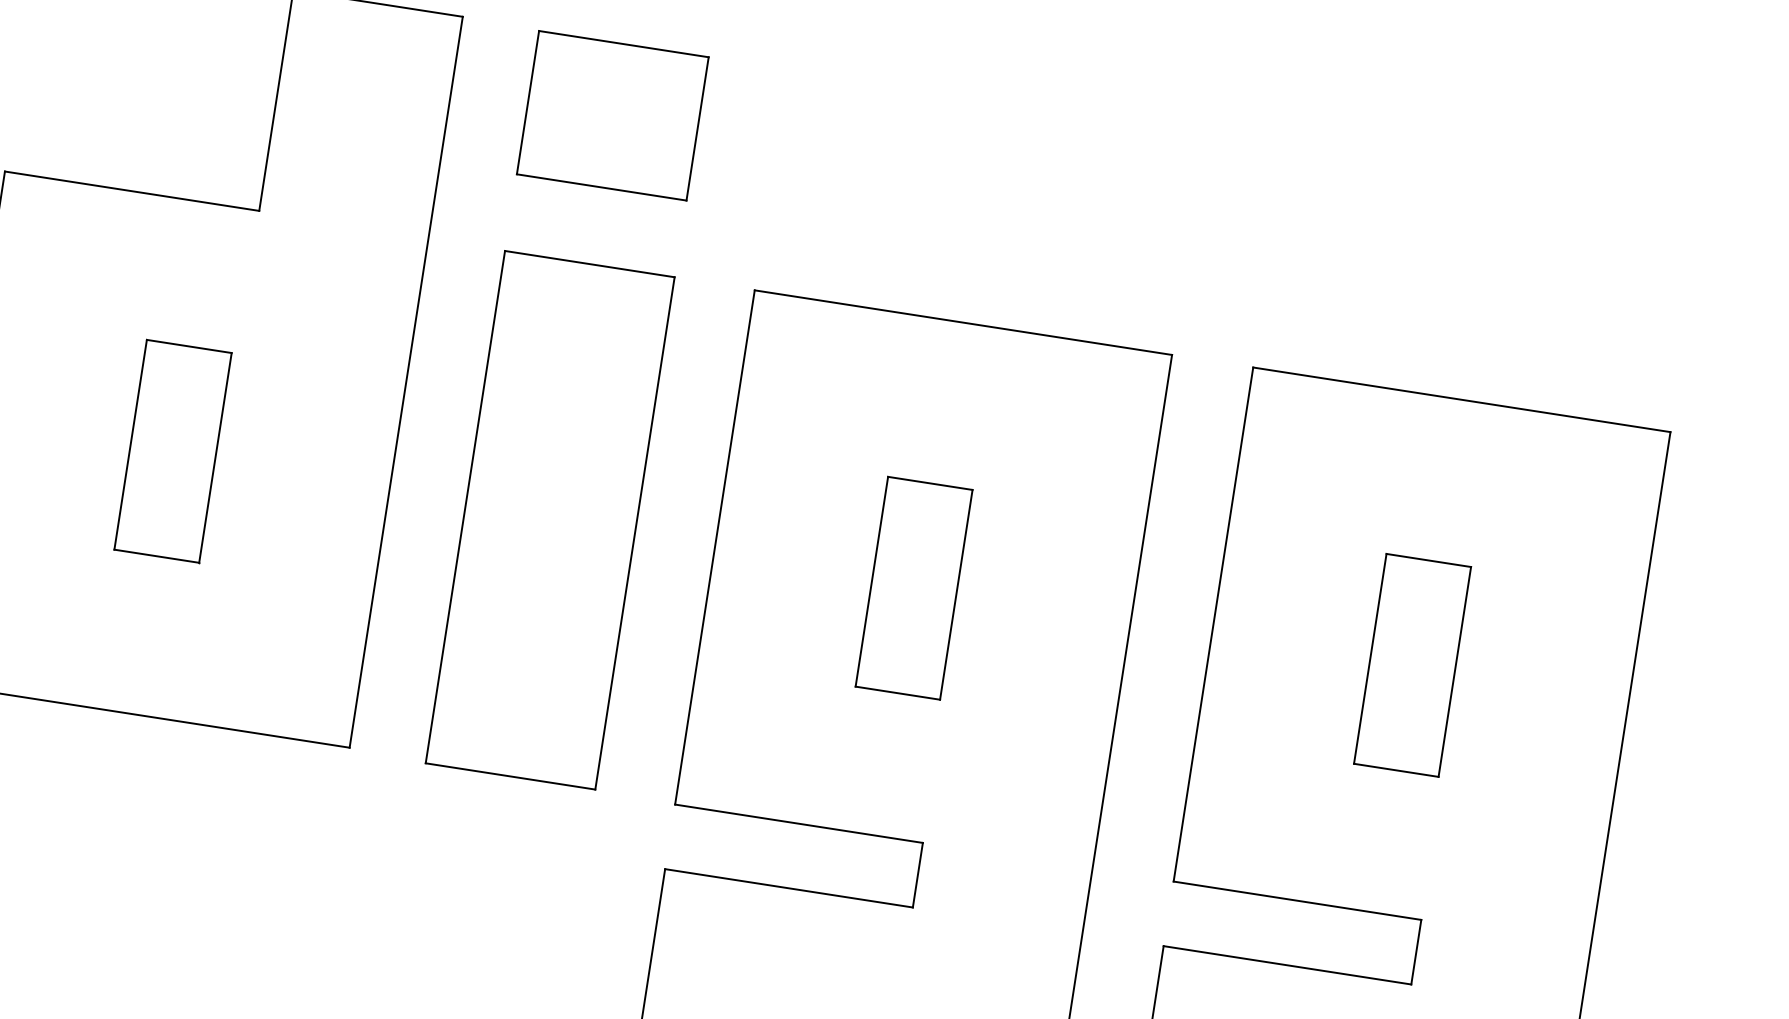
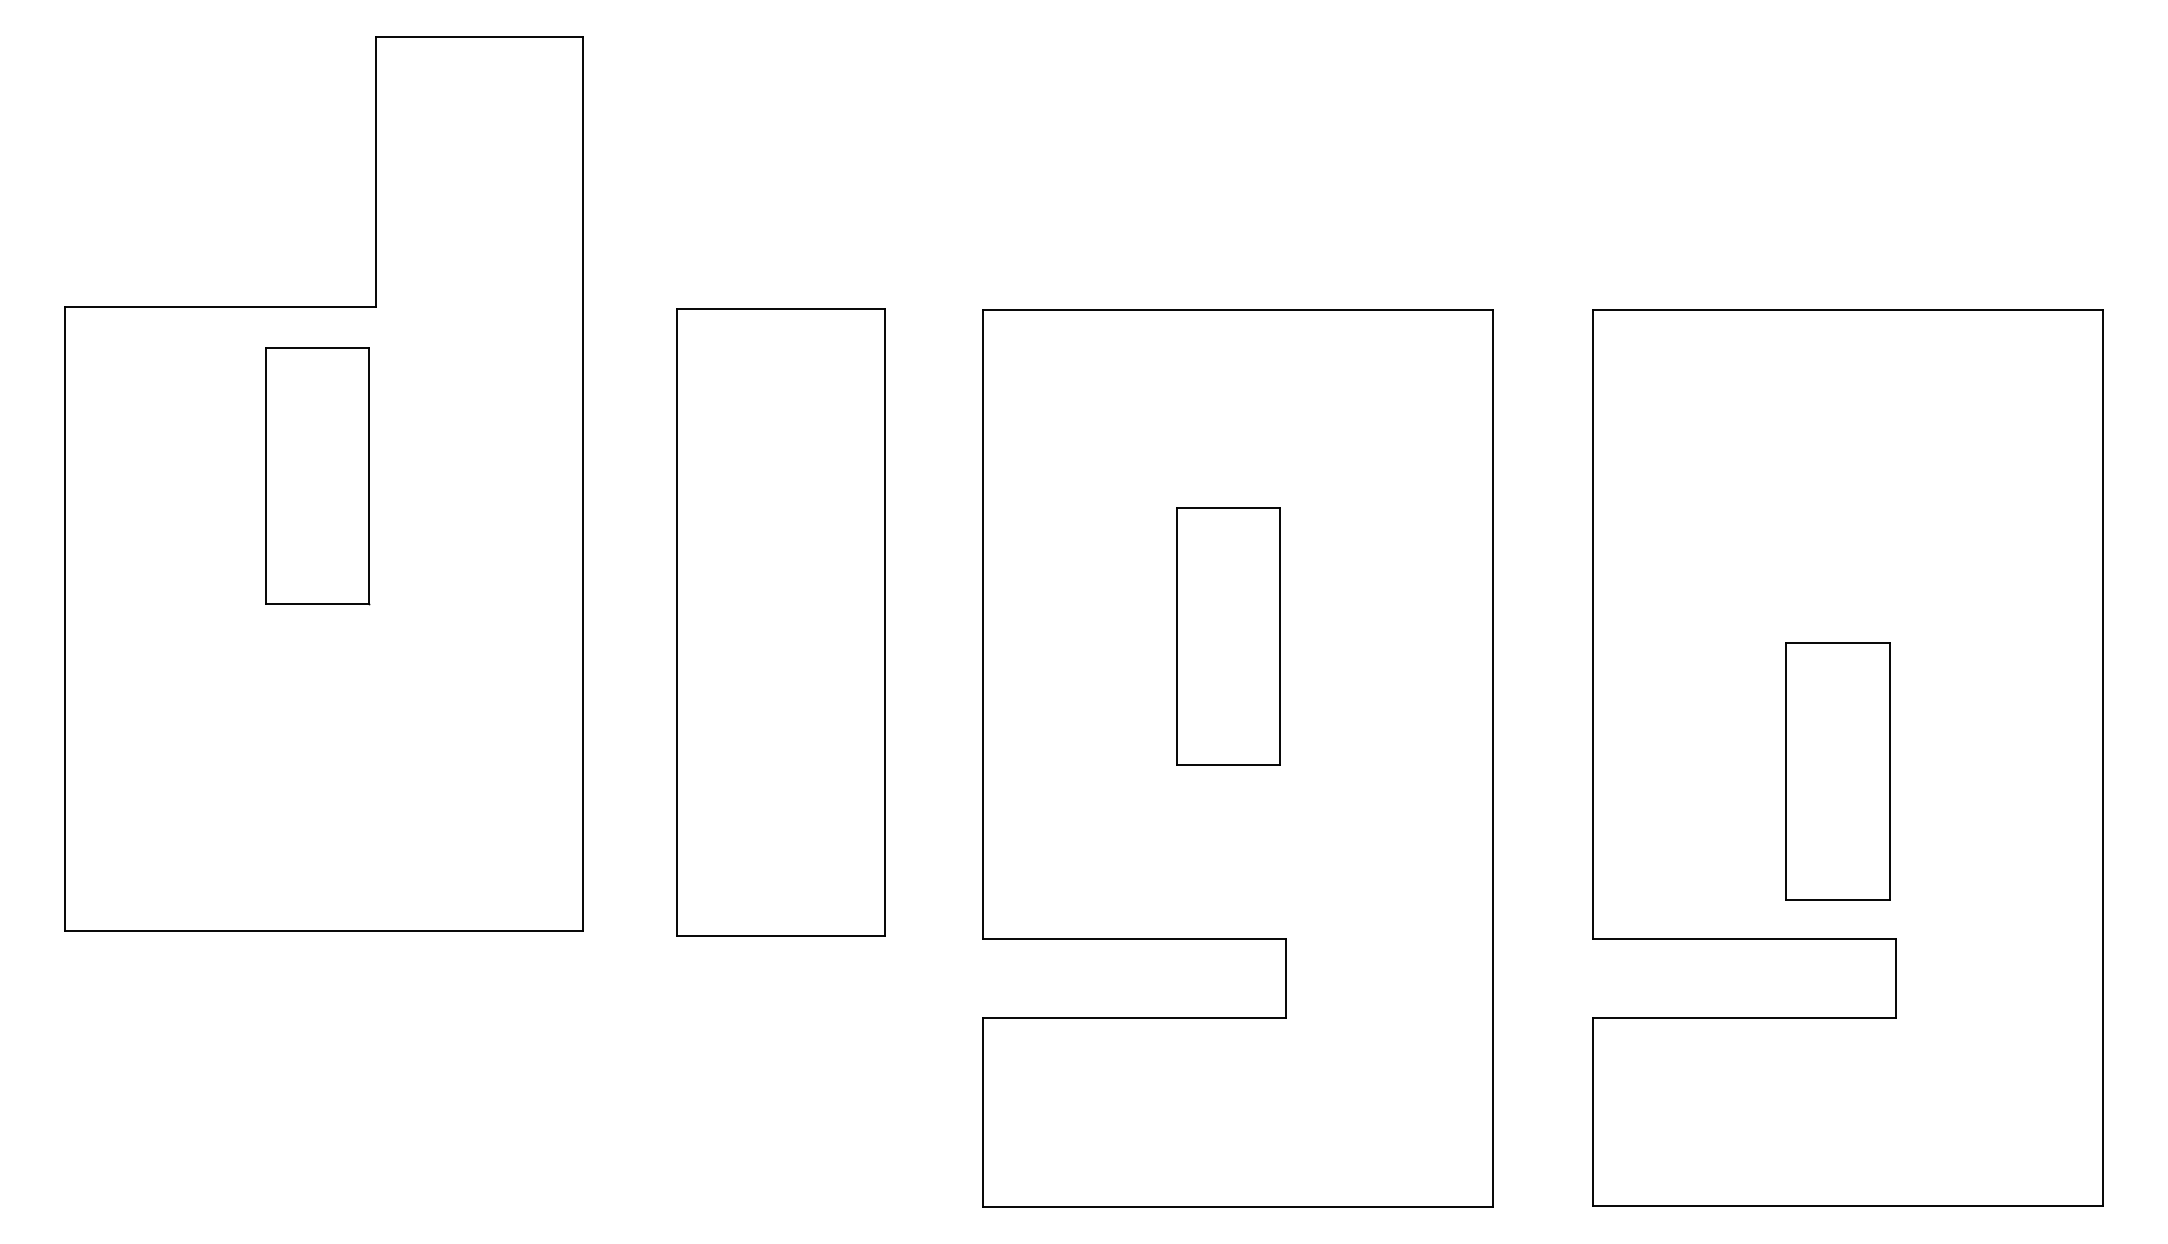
part: (612, 115) -> (780, 127), removed
part: (172, 451) -> (317, 476), moved
part: (1412, 665) -> (1837, 771), moved

